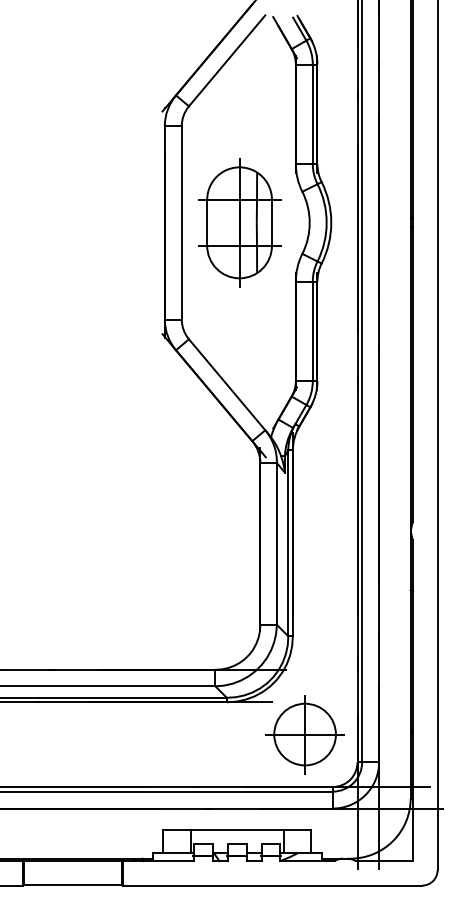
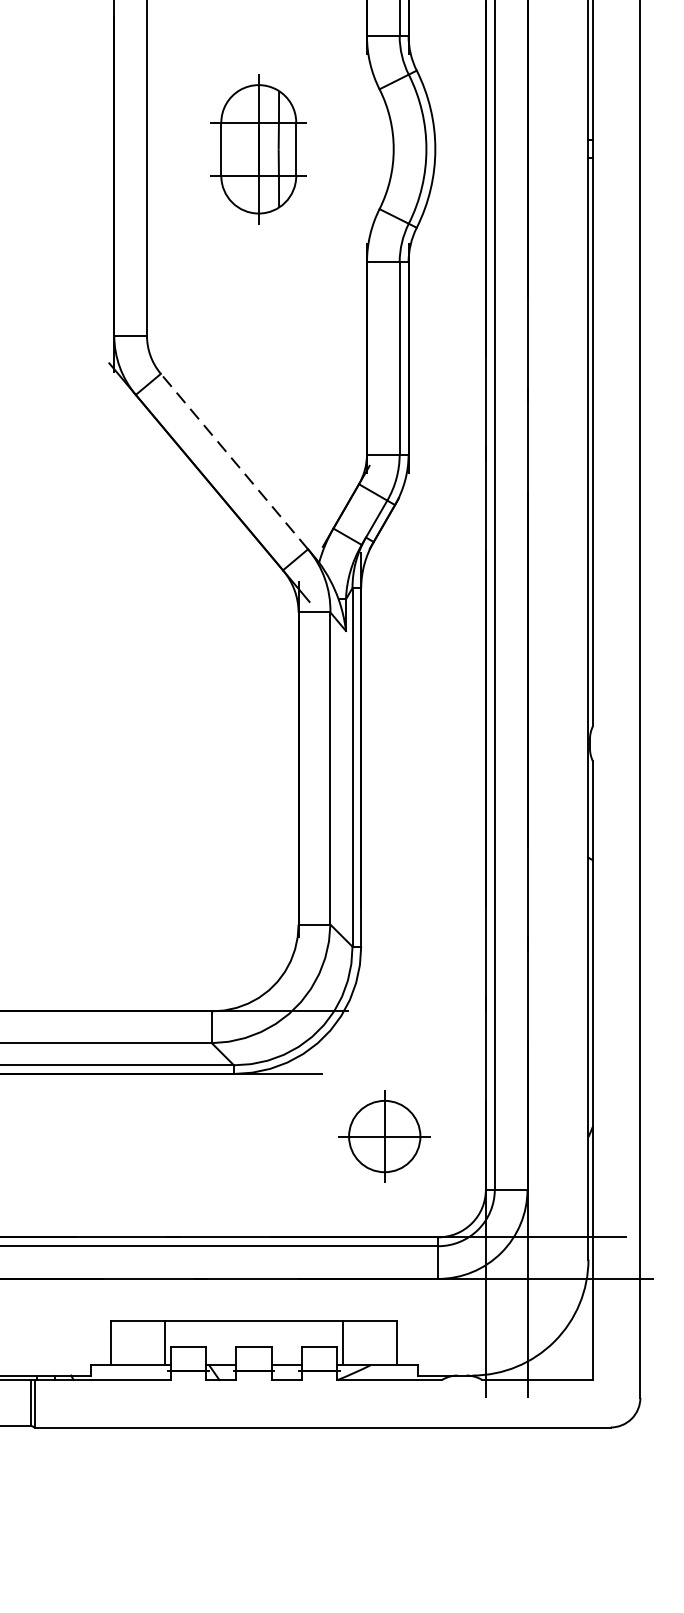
part: (239, 222) -> (258, 148), size x0.6
line: (226, 384) -> (233, 461), solid -> dashed
part: (304, 734) -> (383, 1136), size x0.6

